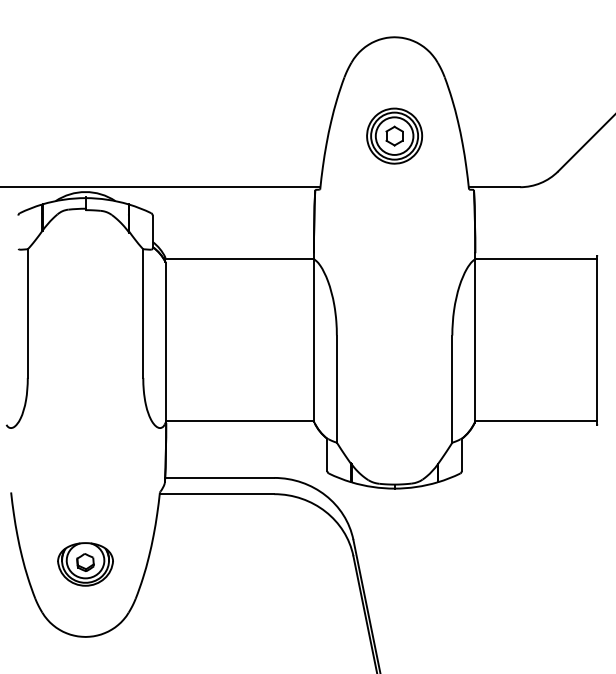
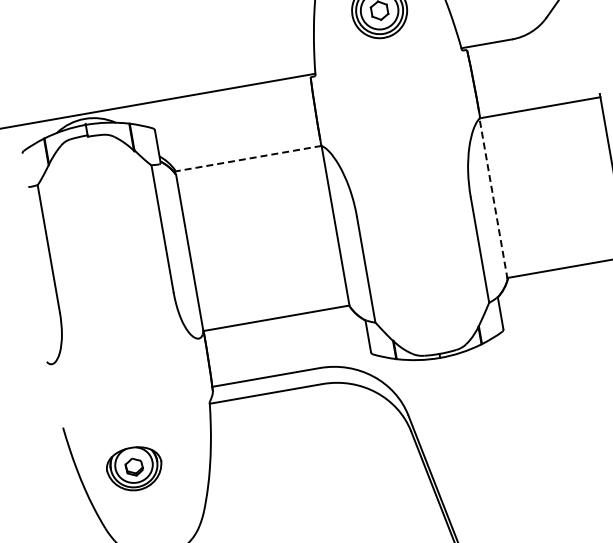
line: (239, 259) -> (248, 158), solid -> dashed
line: (474, 341) -> (493, 199), solid -> dashed
part: (85, 564) -> (134, 468), moved

